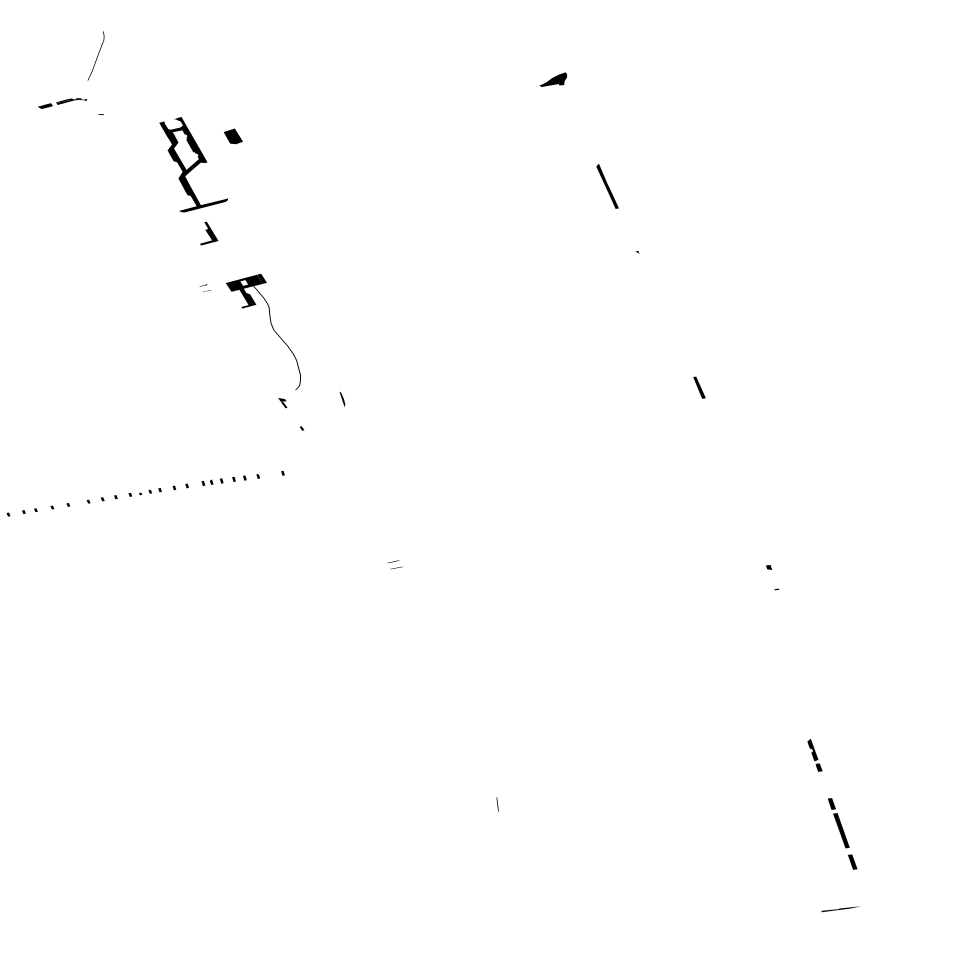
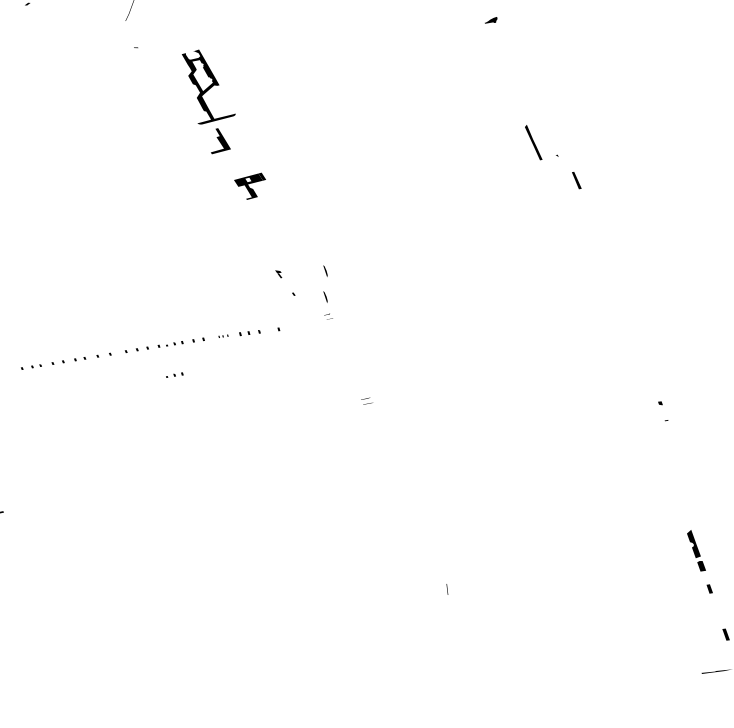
part: (552, 79) -> (490, 20), size x0.6
part: (62, 103) -> (105, 39), removed
part: (233, 136) -> (240, 64), removed
line: (607, 185) -> (533, 141), moved
part: (209, 233) -> (221, 141), size x1.4
part: (204, 287) -> (327, 316), moved
fill: (277, 338) -> (274, 223), removed
line: (699, 387) -> (576, 180), moved
line: (342, 431) -> (325, 296), added
part: (212, 481) -> (223, 335), size x0.6
part: (150, 531) -> (174, 375), added
part: (814, 755) -> (696, 550), size x1.6
fill: (841, 830) -> (717, 609), removed

